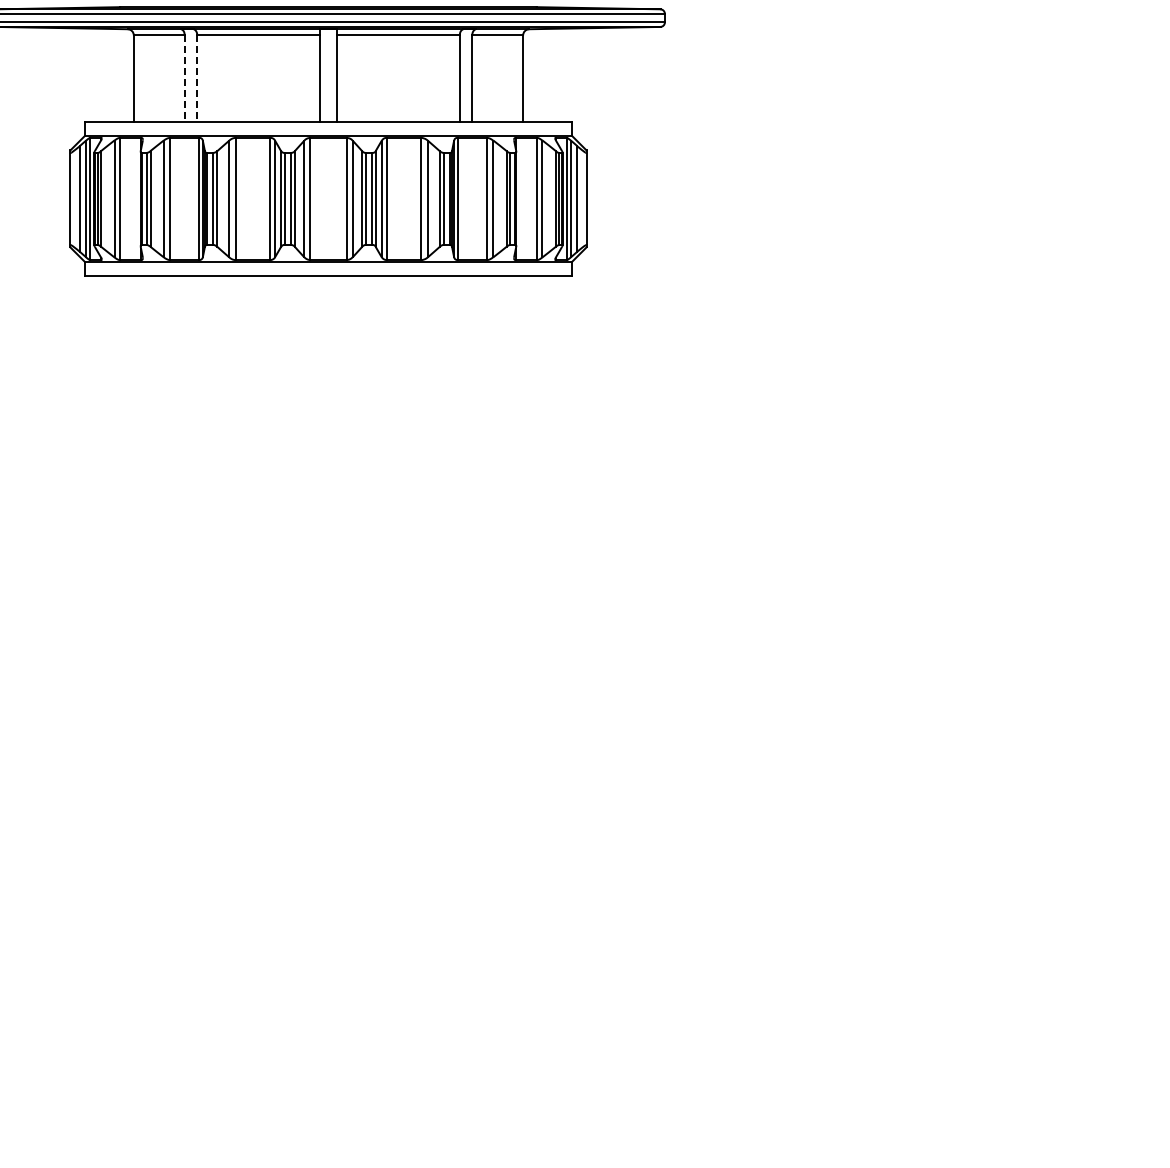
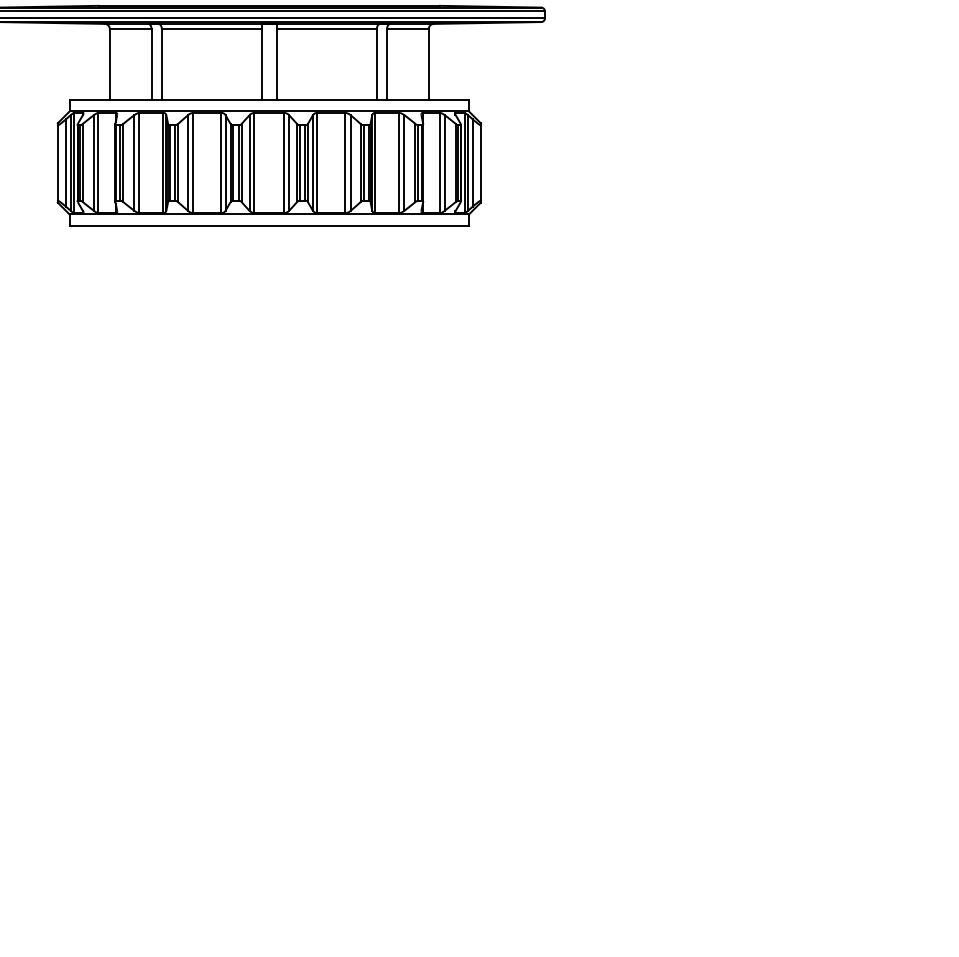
line: (184, 79) -> (151, 65), dashed -> solid
line: (197, 79) -> (161, 65), dashed -> solid

